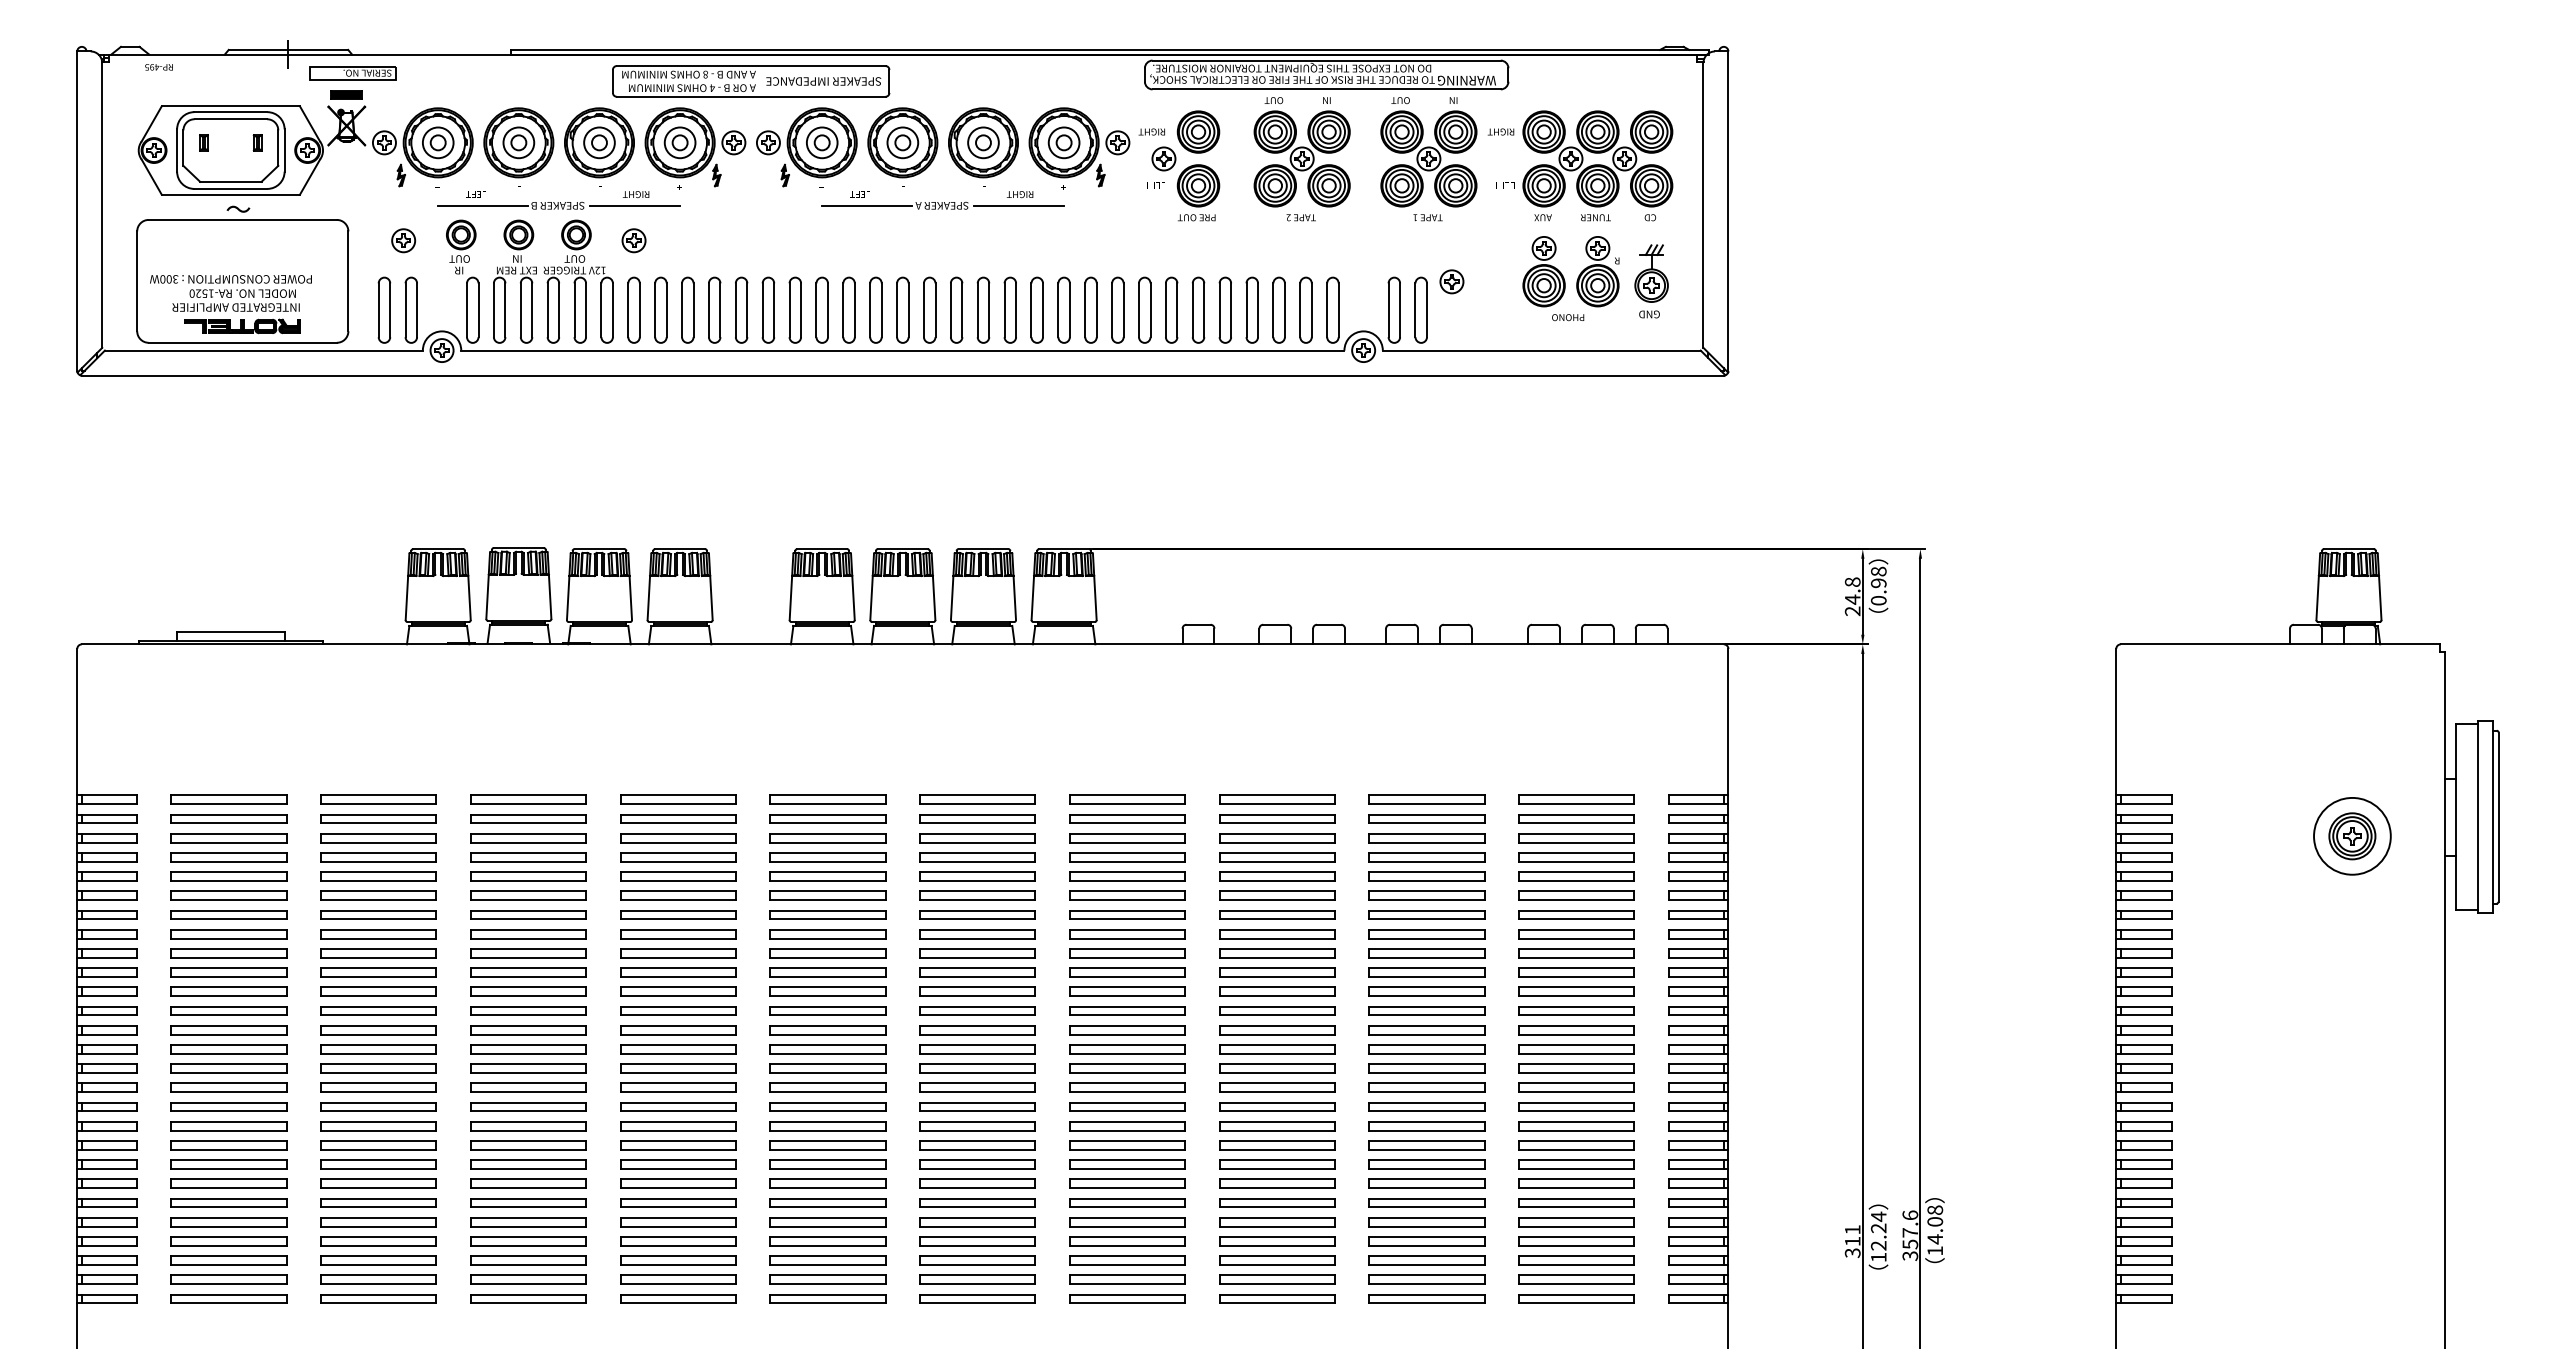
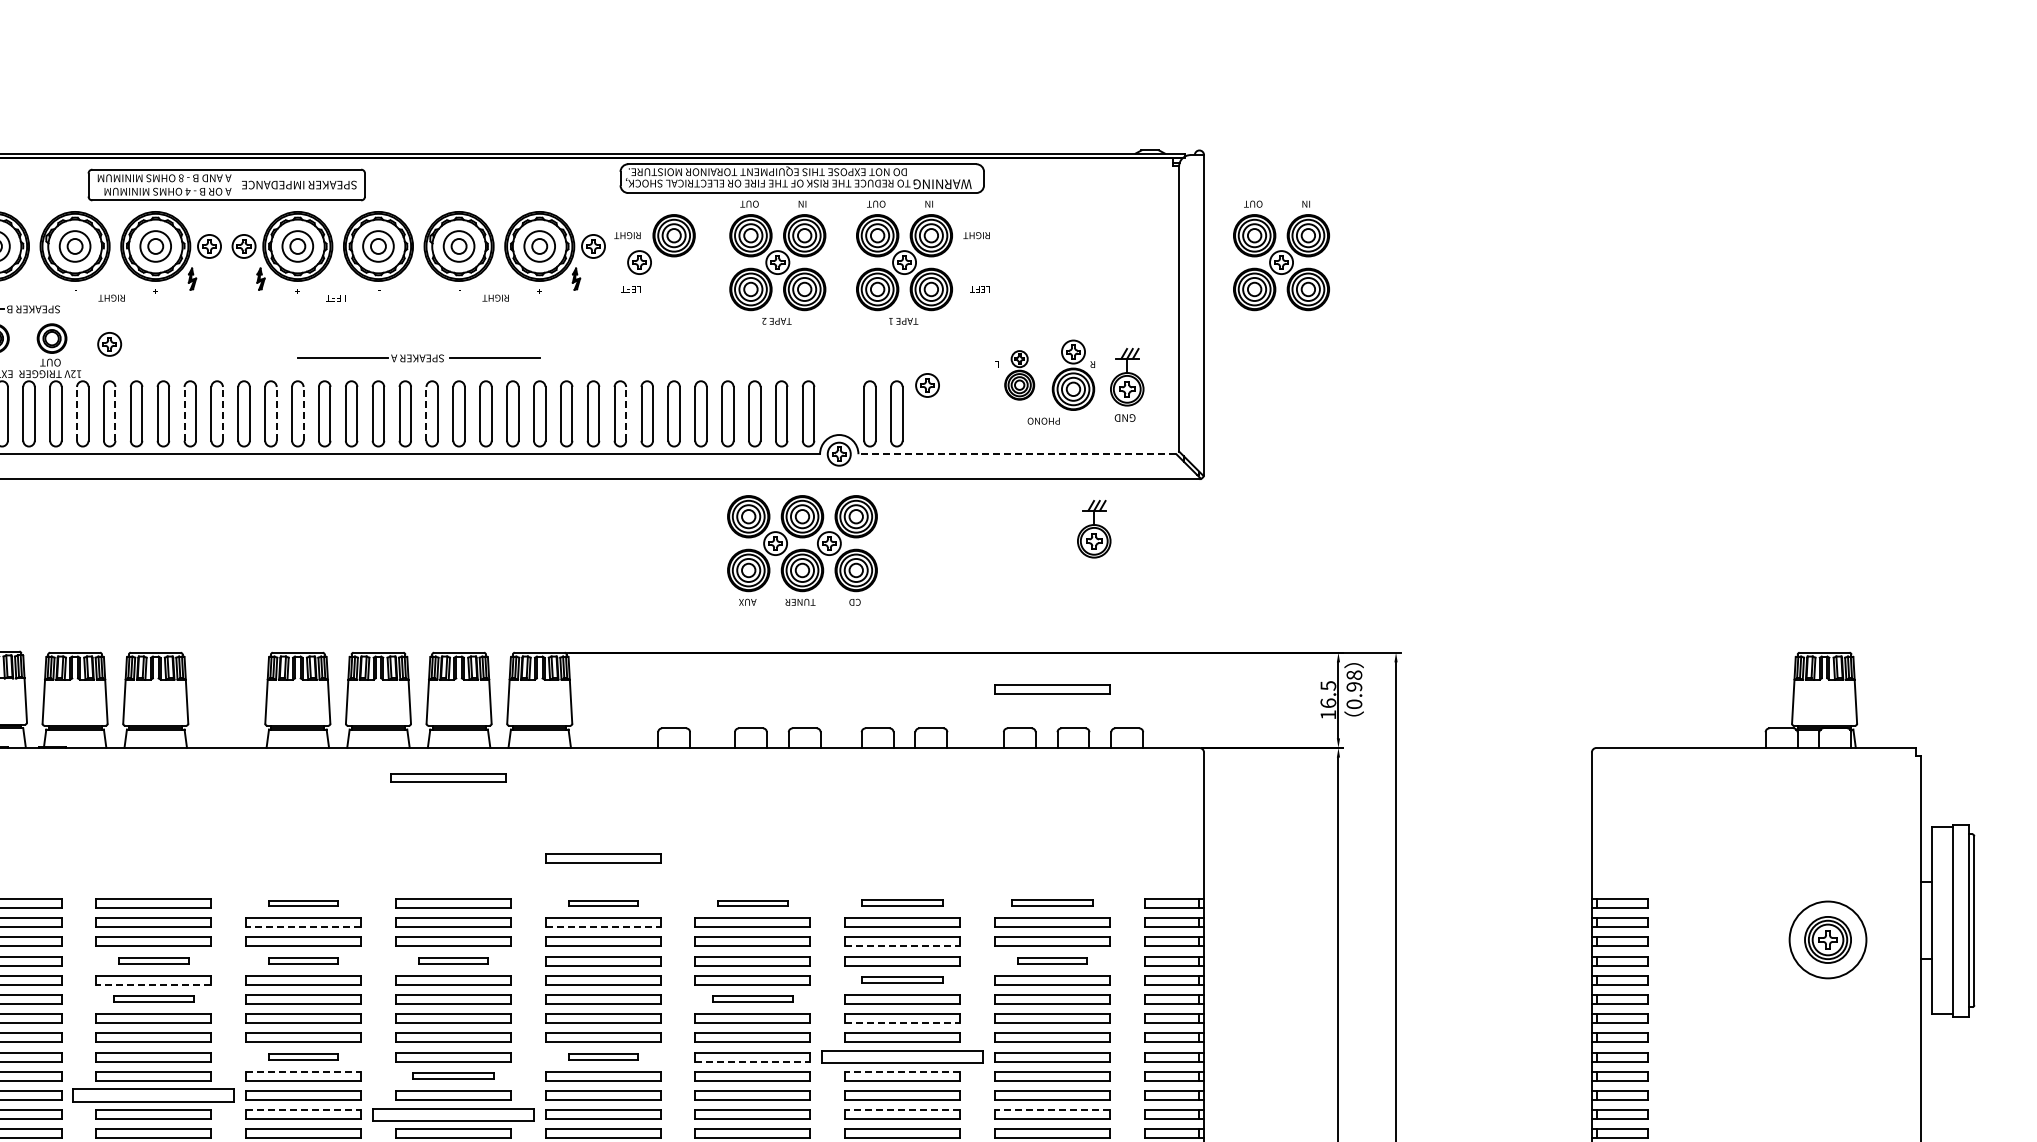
part: (1805, 152) -> (1281, 256), added
part: (1597, 165) -> (802, 550), moved
part: (1198, 192) -> (674, 296), removed
line: (634, 205) -> (110, 309), removed
part: (942, 205) -> (418, 358), moved
part: (1543, 271) -> (1019, 375), size x0.7
line: (601, 310) -> (77, 414), solid -> dashed
line: (639, 310) -> (115, 414), solid -> dashed
line: (708, 310) -> (184, 414), solid -> dashed
line: (747, 310) -> (223, 414), solid -> dashed
line: (801, 310) -> (277, 414), solid -> dashed
line: (827, 310) -> (303, 414), solid -> dashed
line: (950, 310) -> (426, 414), solid -> dashed
line: (1150, 310) -> (626, 414), solid -> dashed
line: (1541, 350) -> (1017, 454), solid -> dashed
part: (1618, 425) -> (1094, 529), added
part: (1576, 585) -> (1052, 689), added
text: (1852, 596) -> (1328, 700), 24.8 -> 16.5
part: (973, 674) -> (449, 778), added
part: (1127, 754) -> (603, 858), added
part: (827, 799) -> (303, 903), size x0.6
part: (1127, 799) -> (603, 903), size x0.6
part: (1277, 799) -> (753, 903), size x0.6
part: (1426, 799) -> (902, 903), size x0.7
part: (1576, 799) -> (1052, 903), size x0.7
line: (827, 823) -> (303, 927), solid -> dashed
line: (1127, 823) -> (603, 927), solid -> dashed
line: (1427, 842) -> (903, 946), solid -> dashed
part: (678, 857) -> (154, 961), size x0.6
part: (827, 857) -> (303, 961), size x0.6
part: (977, 857) -> (453, 961), size x0.6
part: (1576, 857) -> (1052, 961), size x0.6
part: (1426, 876) -> (902, 980), size x0.7
line: (678, 881) -> (154, 985), solid -> dashed
part: (678, 895) -> (154, 999), size x0.7
part: (1277, 895) -> (753, 999), size x0.7
line: (1427, 919) -> (903, 1023), solid -> dashed
part: (827, 953) -> (303, 1057), size x0.6
part: (1127, 953) -> (603, 1057), size x0.6
part: (1426, 953) -> (902, 1057), size x1.4
line: (1277, 957) -> (753, 1061), solid -> dashed
line: (827, 968) -> (303, 1072), solid -> dashed
line: (1427, 968) -> (903, 1072), solid -> dashed
part: (977, 972) -> (453, 1076), size x0.7
part: (678, 991) -> (154, 1095), size x1.4
line: (827, 1006) -> (303, 1110), solid -> dashed
line: (1427, 1006) -> (903, 1110), solid -> dashed
line: (1576, 1006) -> (1052, 1110), solid -> dashed
part: (977, 1010) -> (453, 1114), size x1.4

